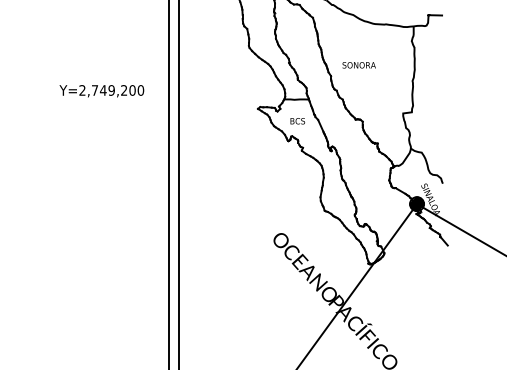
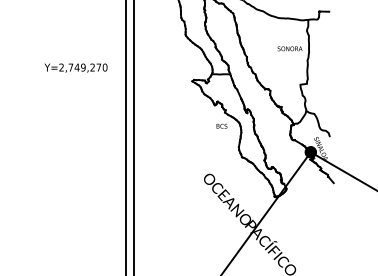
text: (358, 65) -> (289, 48), moved
text: (132, 90) -> (98, 67), Y=2,749,200 -> Y=2,749,270
text: (297, 121) -> (221, 126), moved

